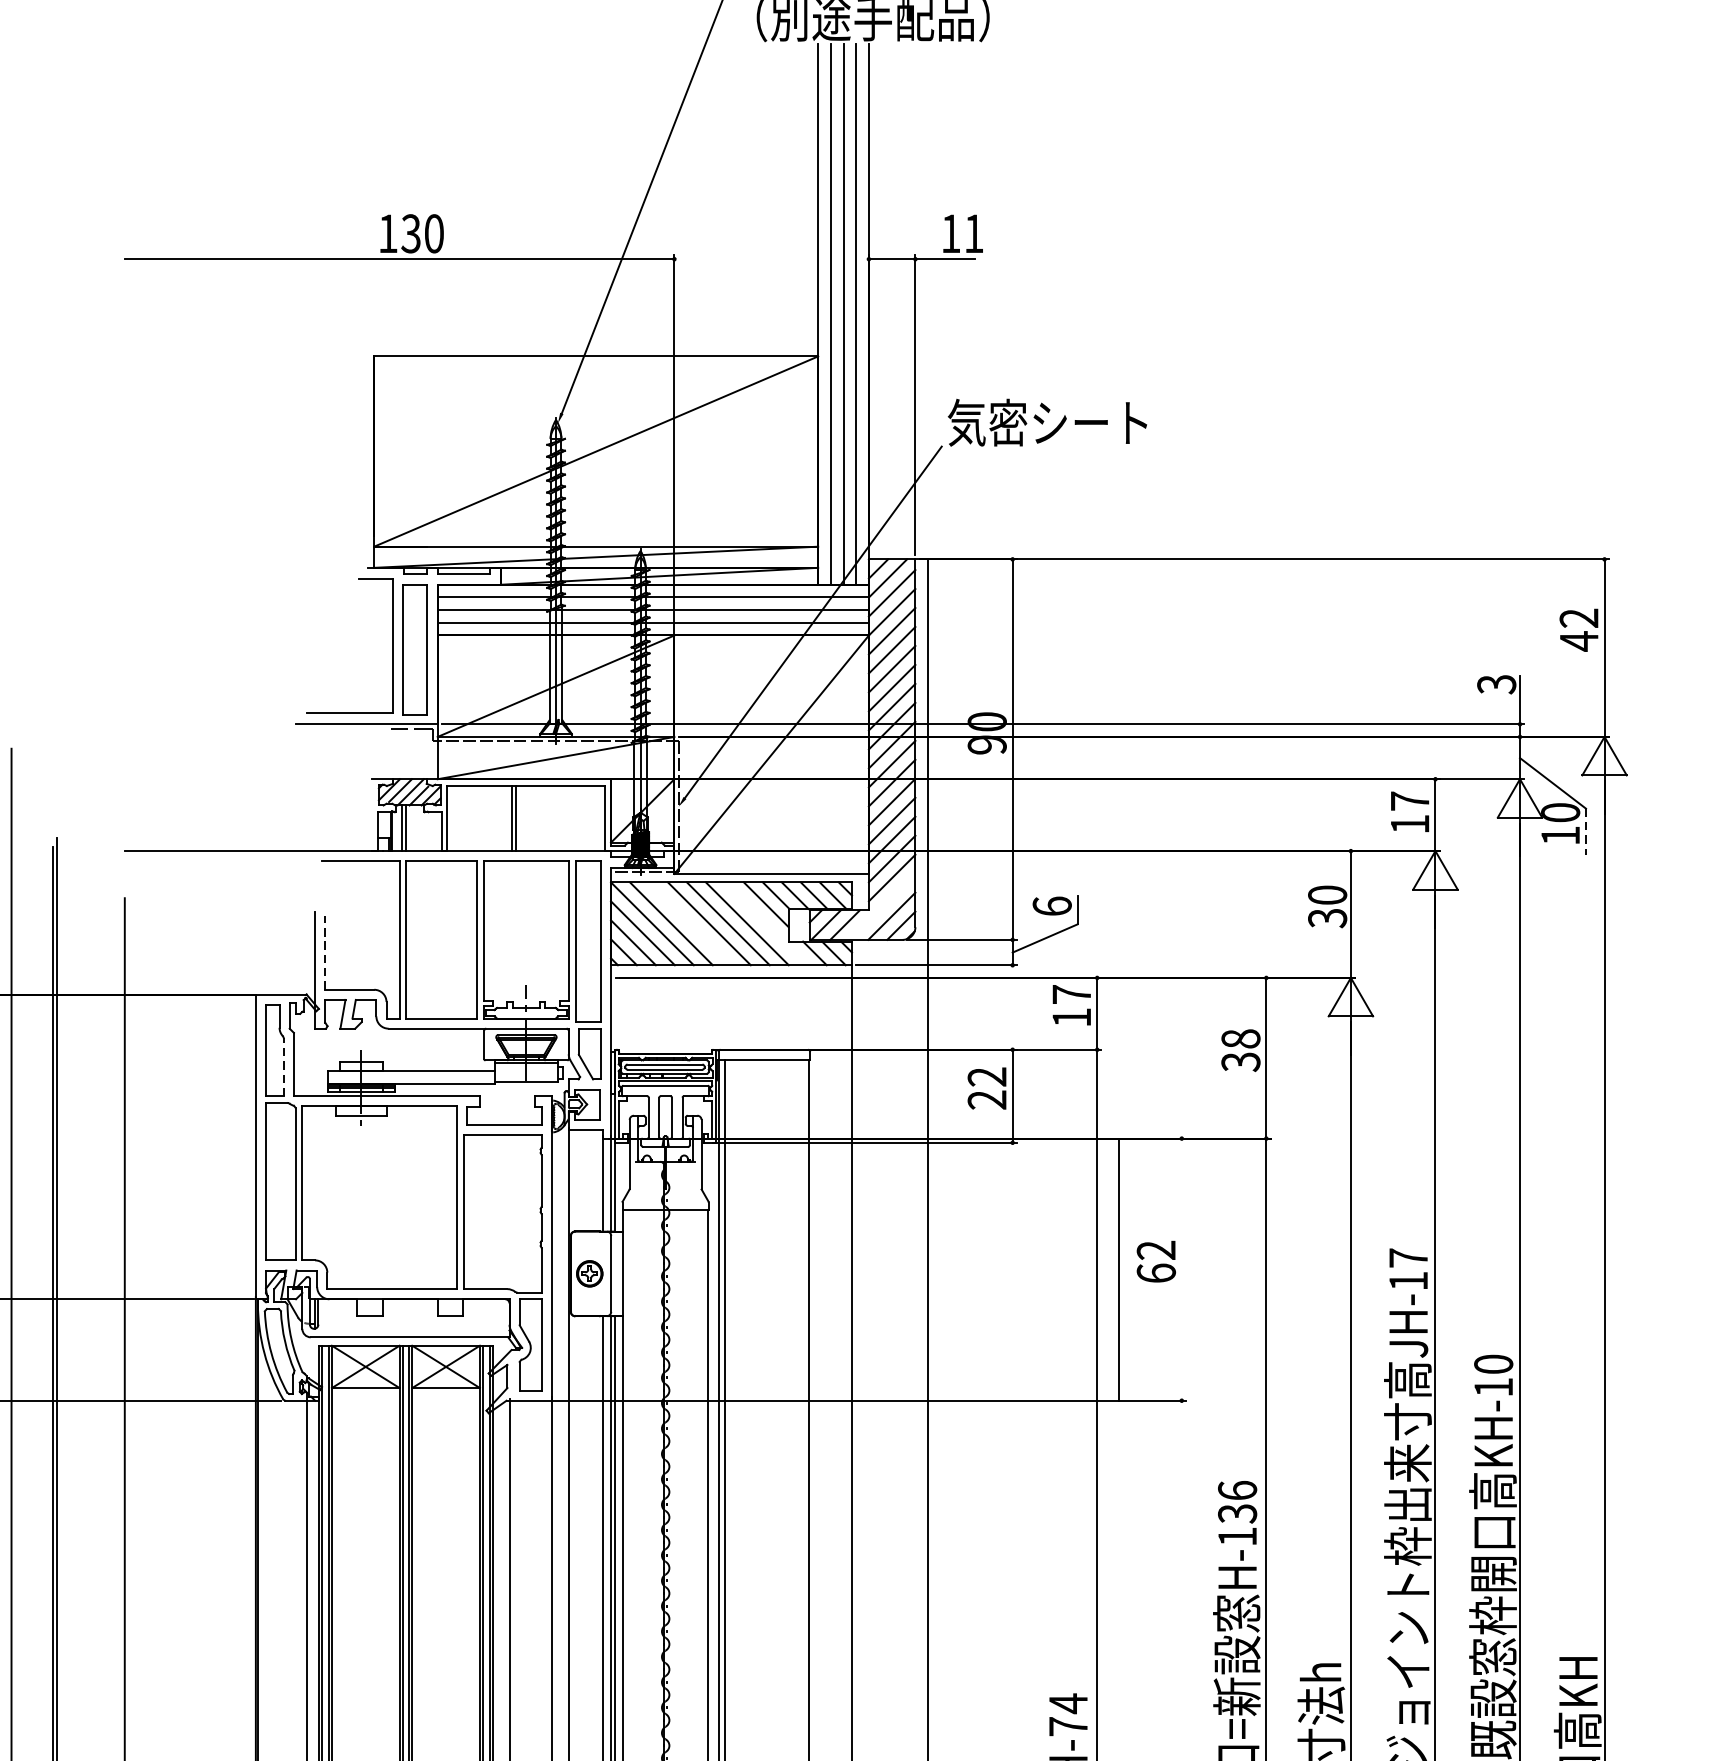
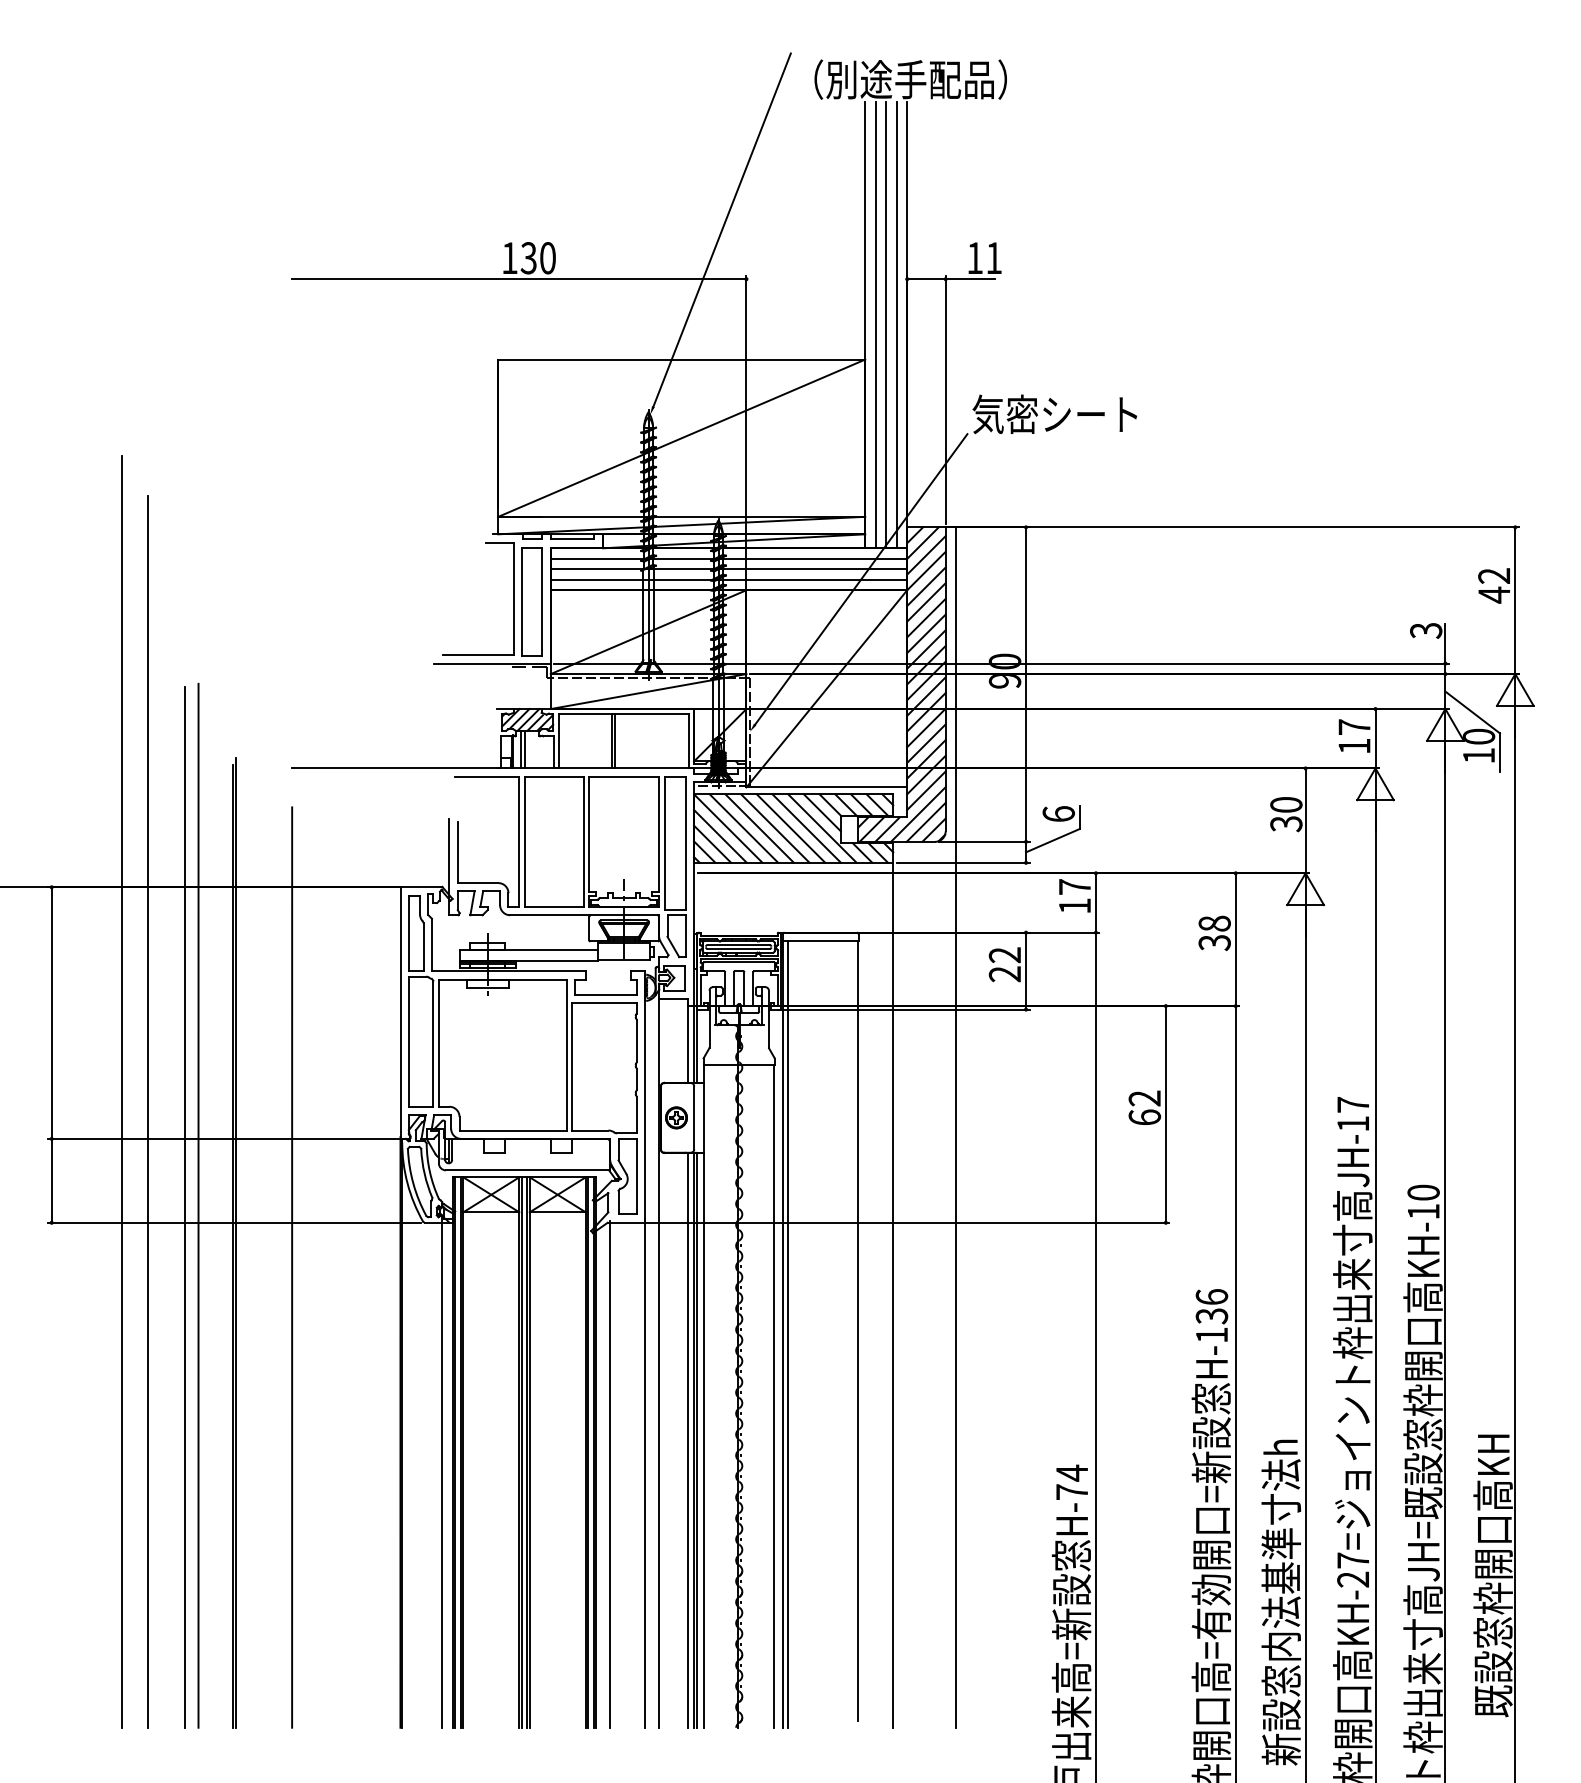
line: (1585, 833) -> (1499, 753), dashed -> solid
line: (882, 906) -> (918, 814), added
line: (690, 923) -> (759, 828), added
line: (766, 923) -> (822, 828), added
line: (324, 952) -> (457, 852), dashed -> solid
line: (283, 1066) -> (423, 946), dashed -> solid
line: (1118, 1269) -> (1165, 1114), moved

